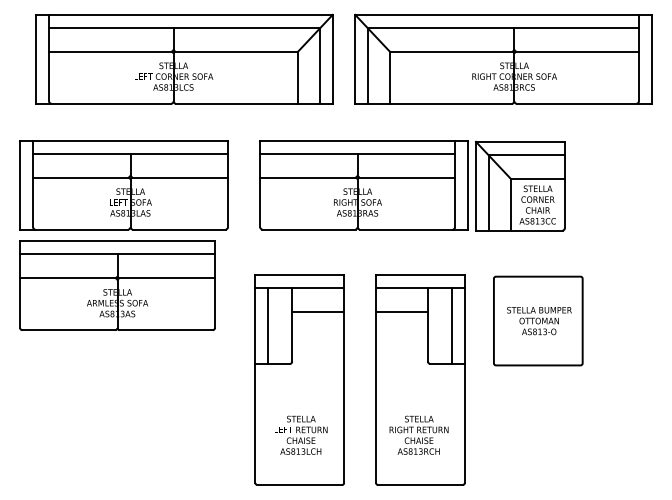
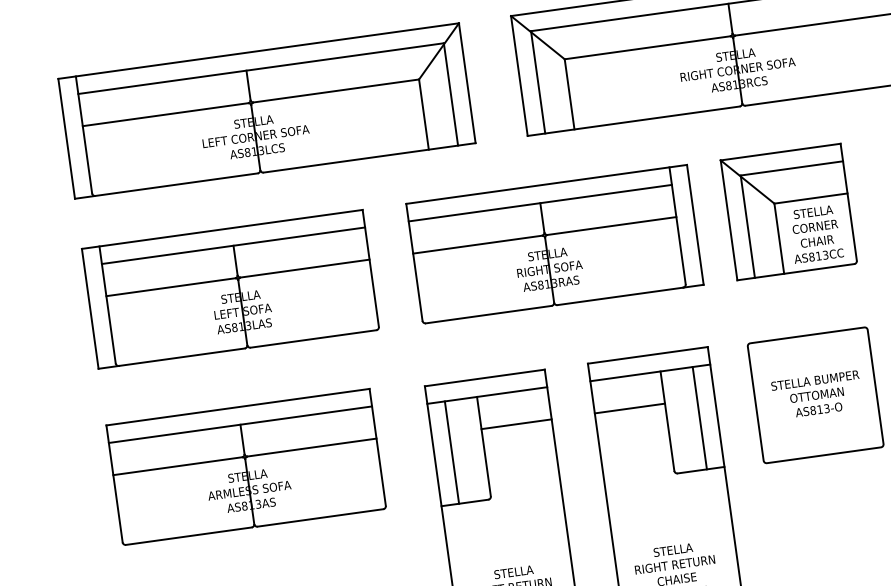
part: (184, 58) -> (266, 109), moved
part: (520, 185) -> (789, 211), moved
part: (117, 285) -> (246, 466), moved

